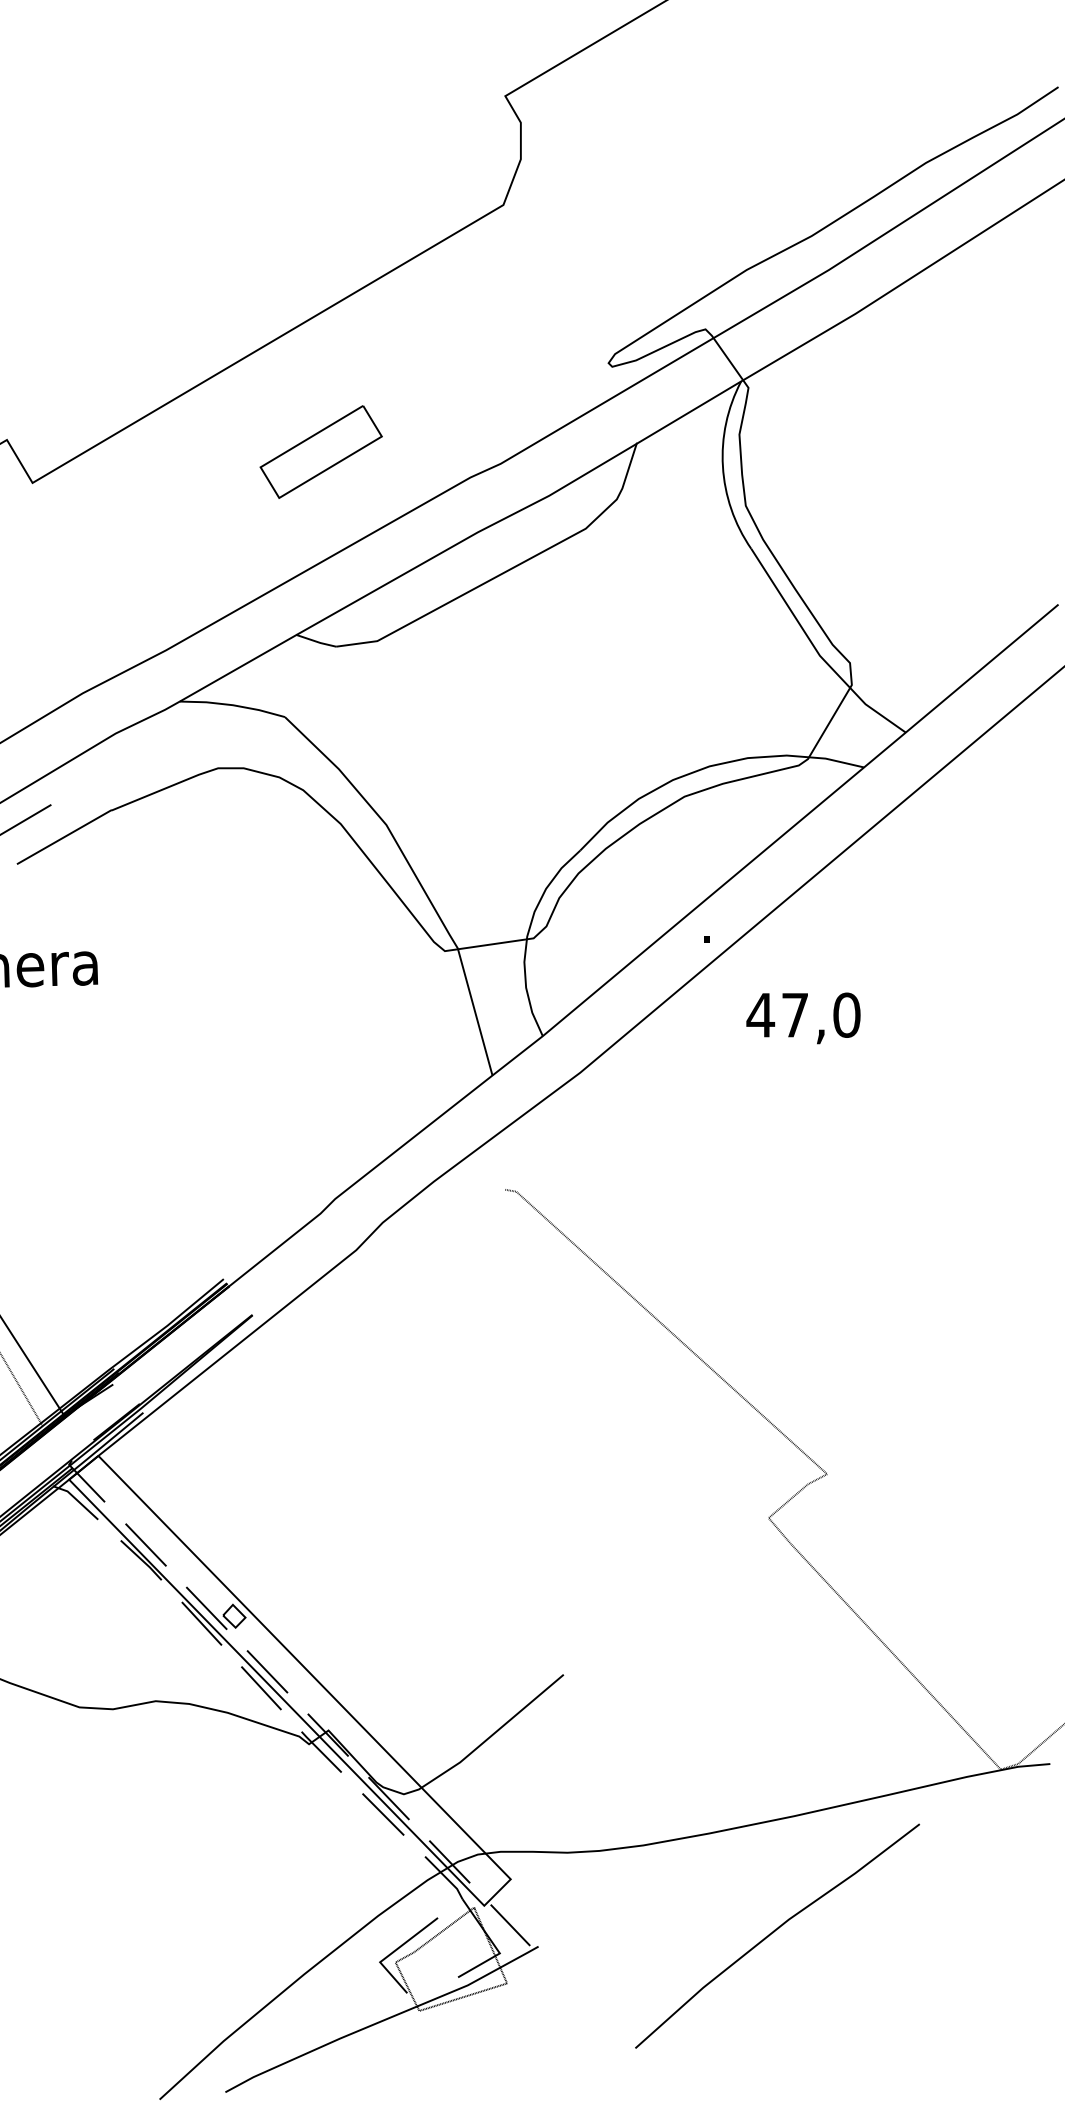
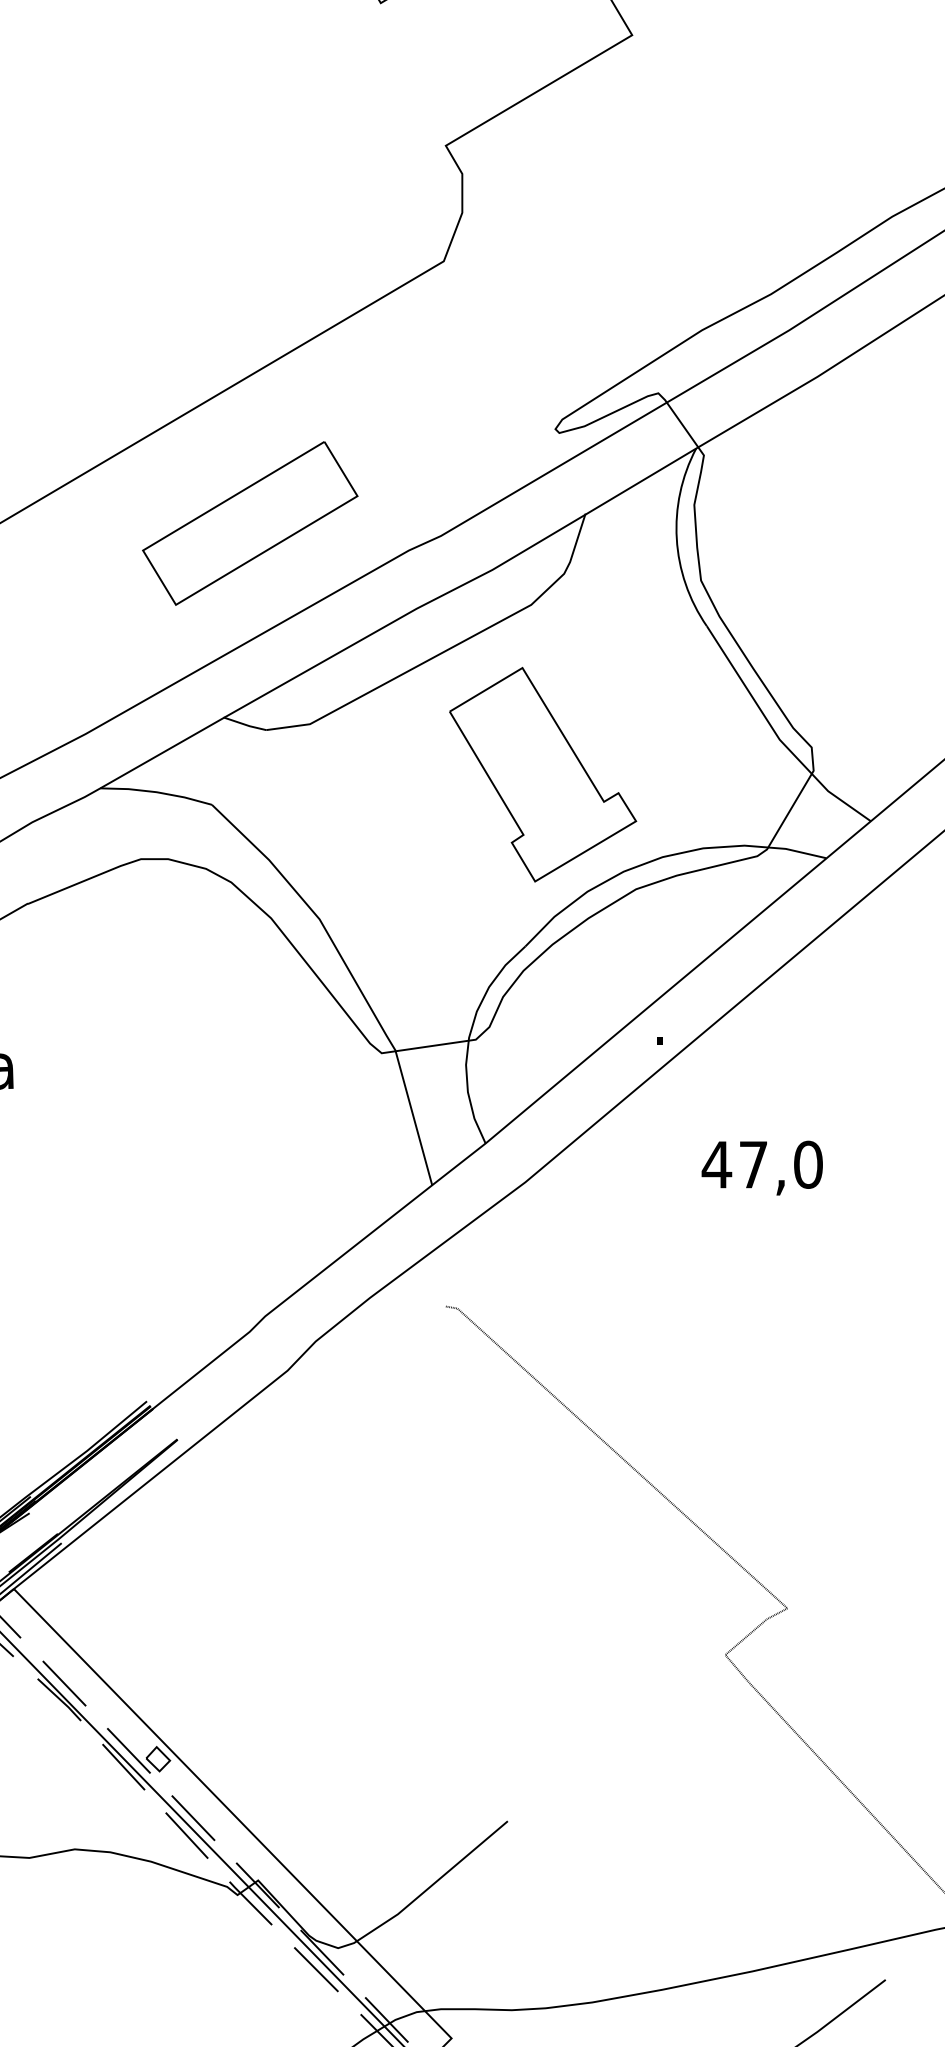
part: (321, 451) -> (250, 522), size x1.67
part: (596, 688) -> (542, 774), added
text: (803, 1018) -> (762, 1168), moved

